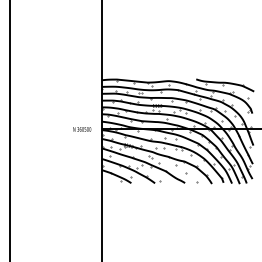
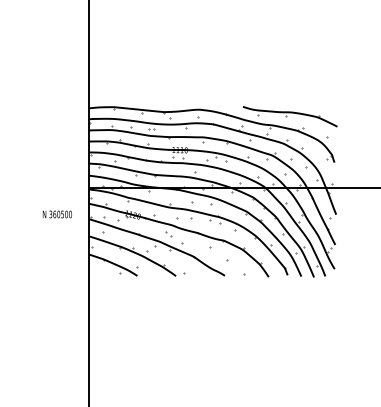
text: (82, 129) -> (57, 214), moved

